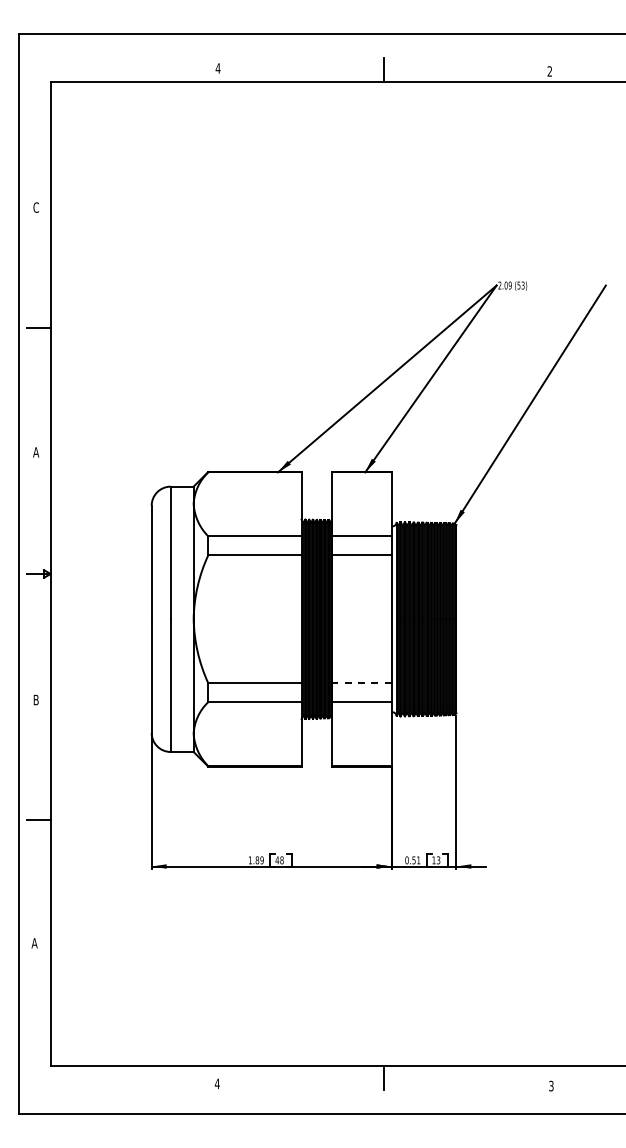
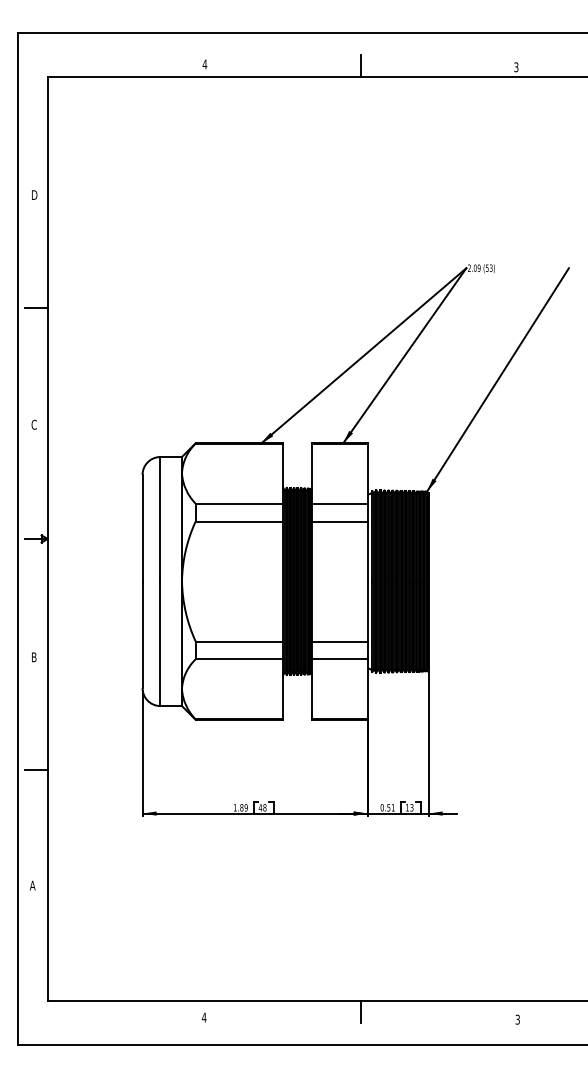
text: (549, 71) -> (516, 67), 2 -> 3
text: (36, 207) -> (34, 194), C -> D
text: (36, 452) -> (34, 424), A -> C
line: (361, 683) -> (339, 641), dashed -> solid

